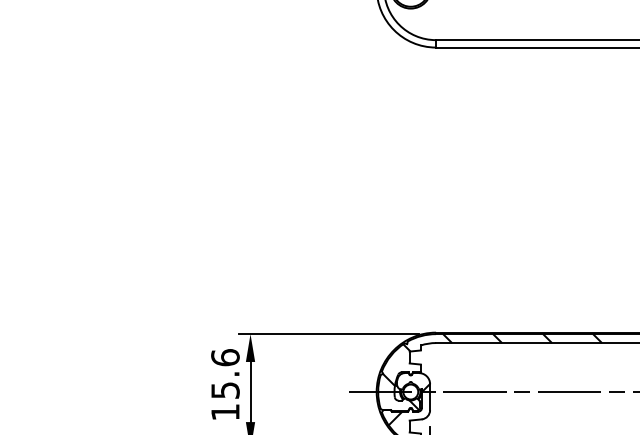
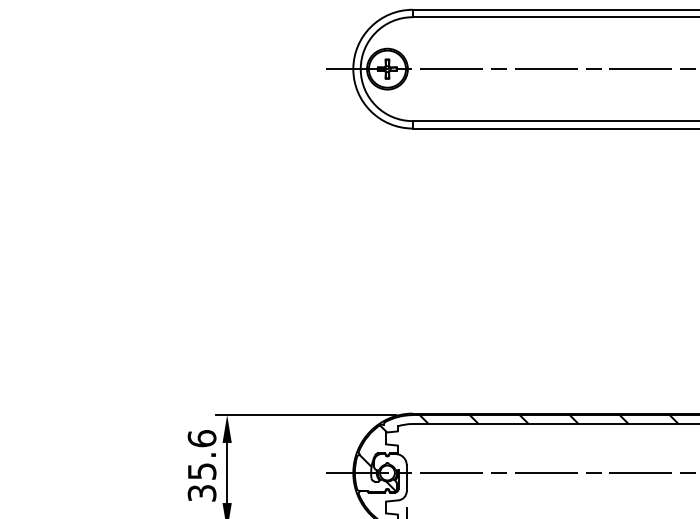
hatch: (408, 404) -> (385, 485), removed
text: (224, 412) -> (201, 493), 15.6 -> 35.6

